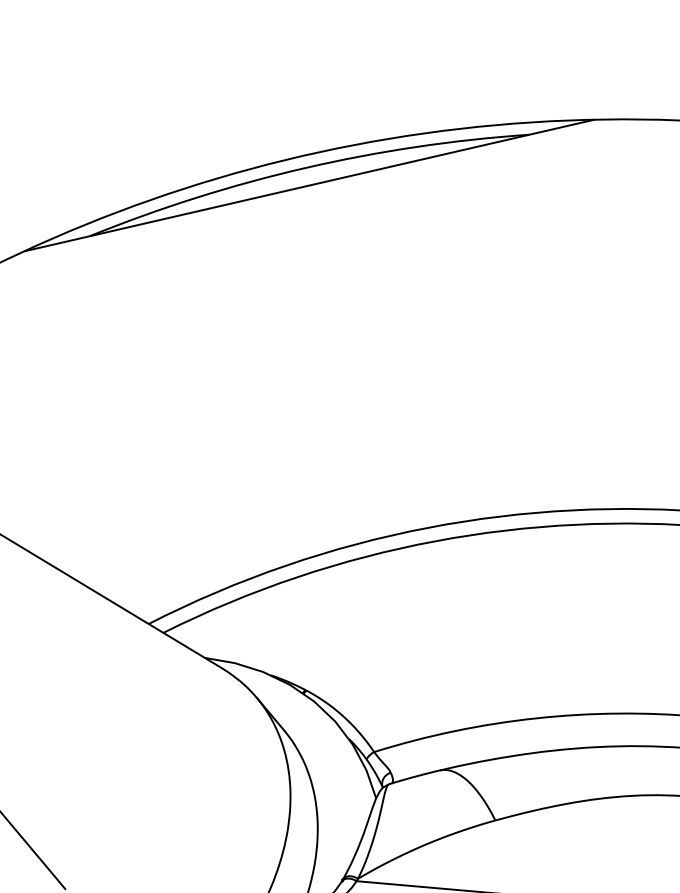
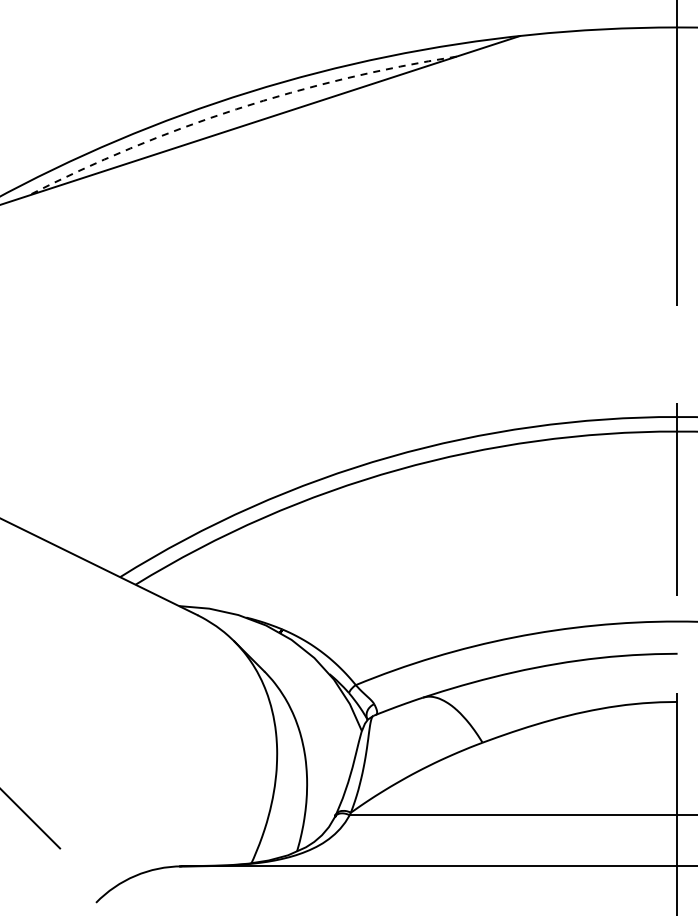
arc: (305, 168) -> (236, 109), solid -> dashed

